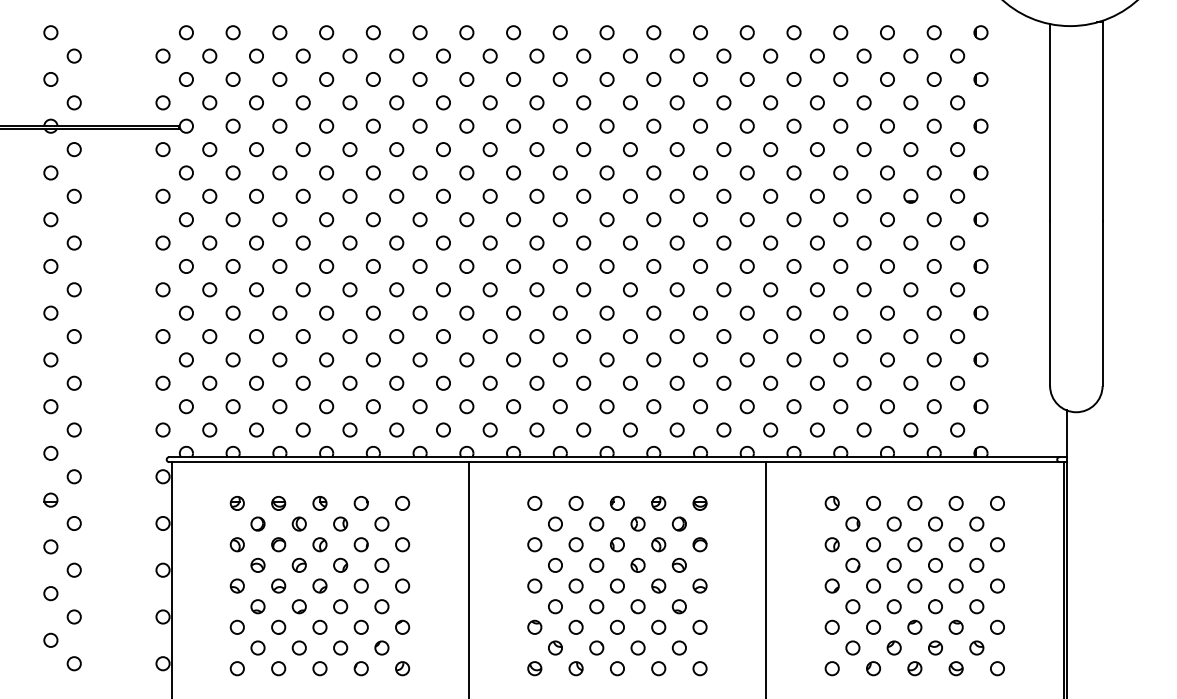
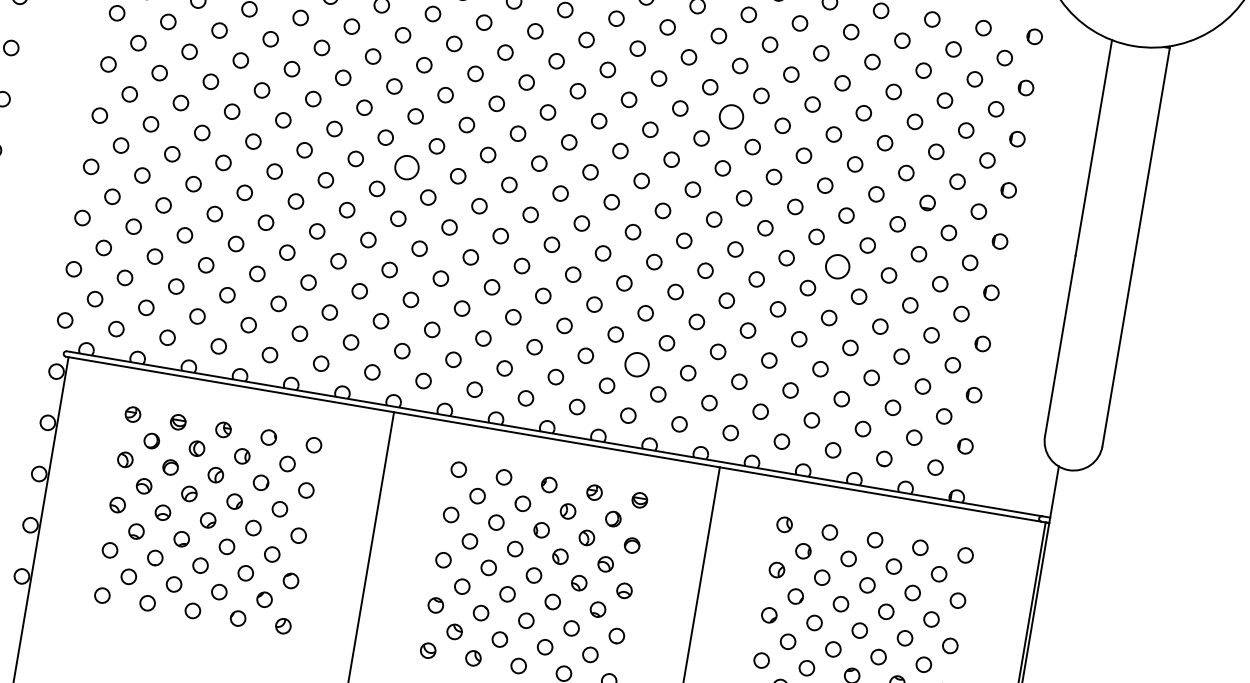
circle: (723, 149) -> (731, 117), size x1.6
circle: (443, 242) -> (407, 166), size x1.6
circle: (840, 266) -> (837, 266), size x1.6
circle: (676, 382) -> (636, 363), size x1.6

